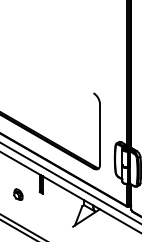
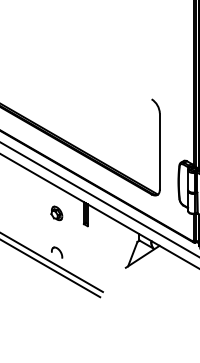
part: (18, 194) -> (56, 213), moved
part: (18, 214) -> (57, 252), added

